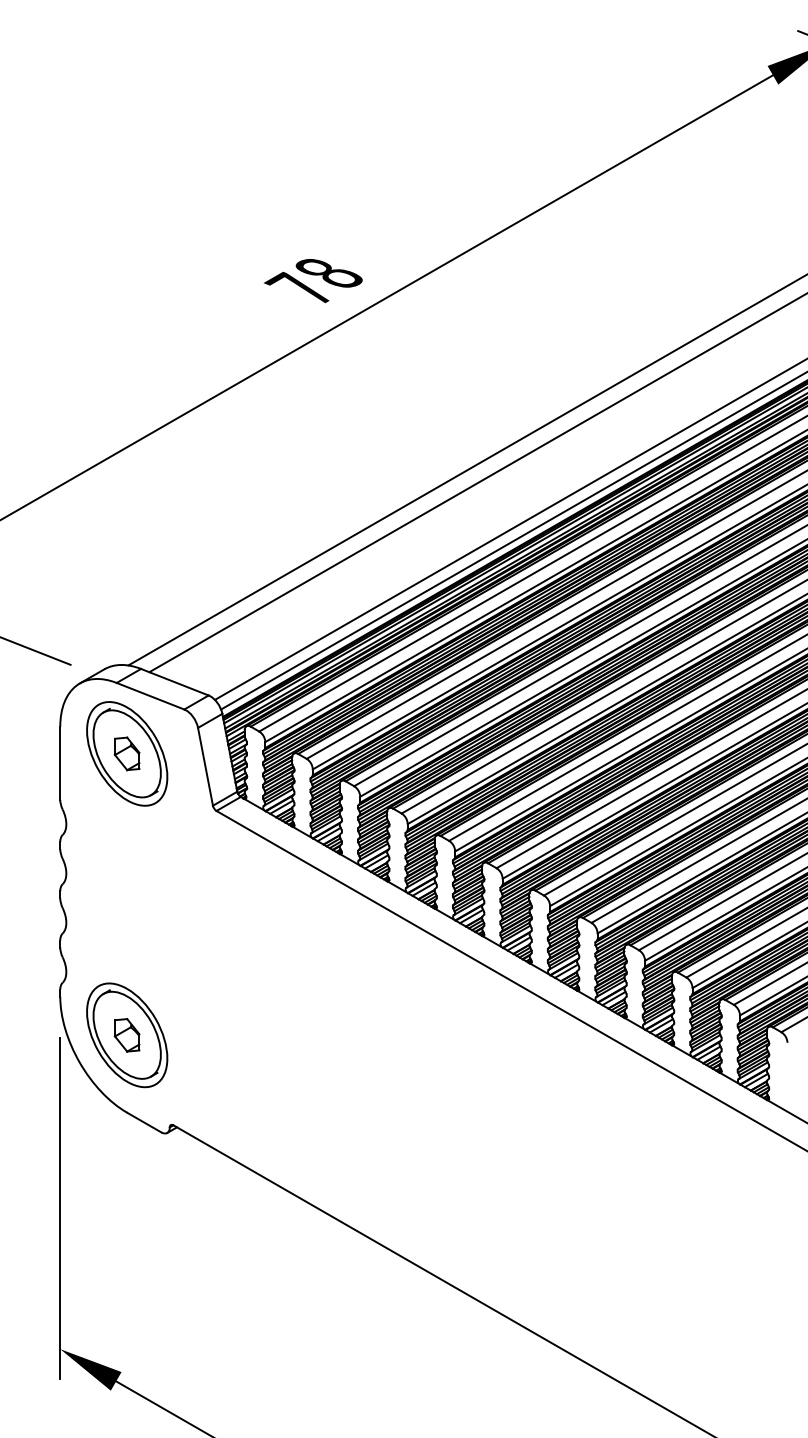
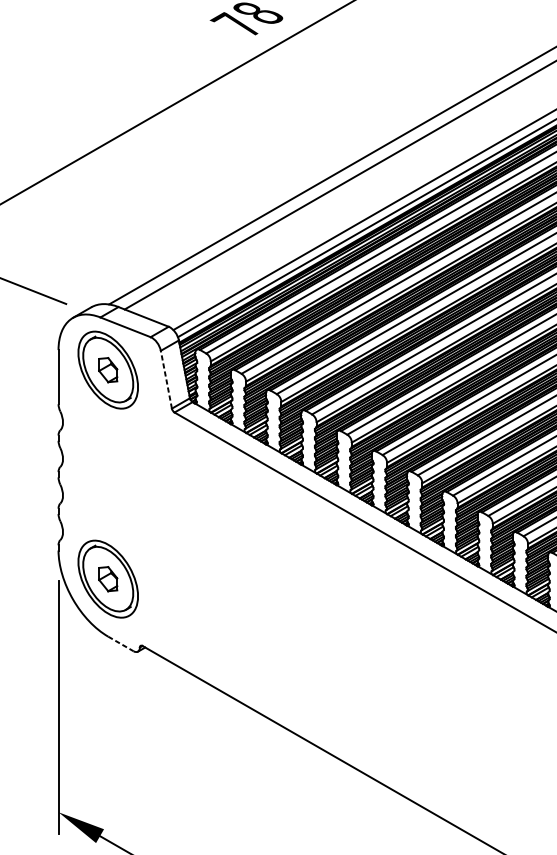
line: (205, 766) -> (166, 379), solid -> dashed
line: (144, 1122) -> (121, 643), solid -> dashed

